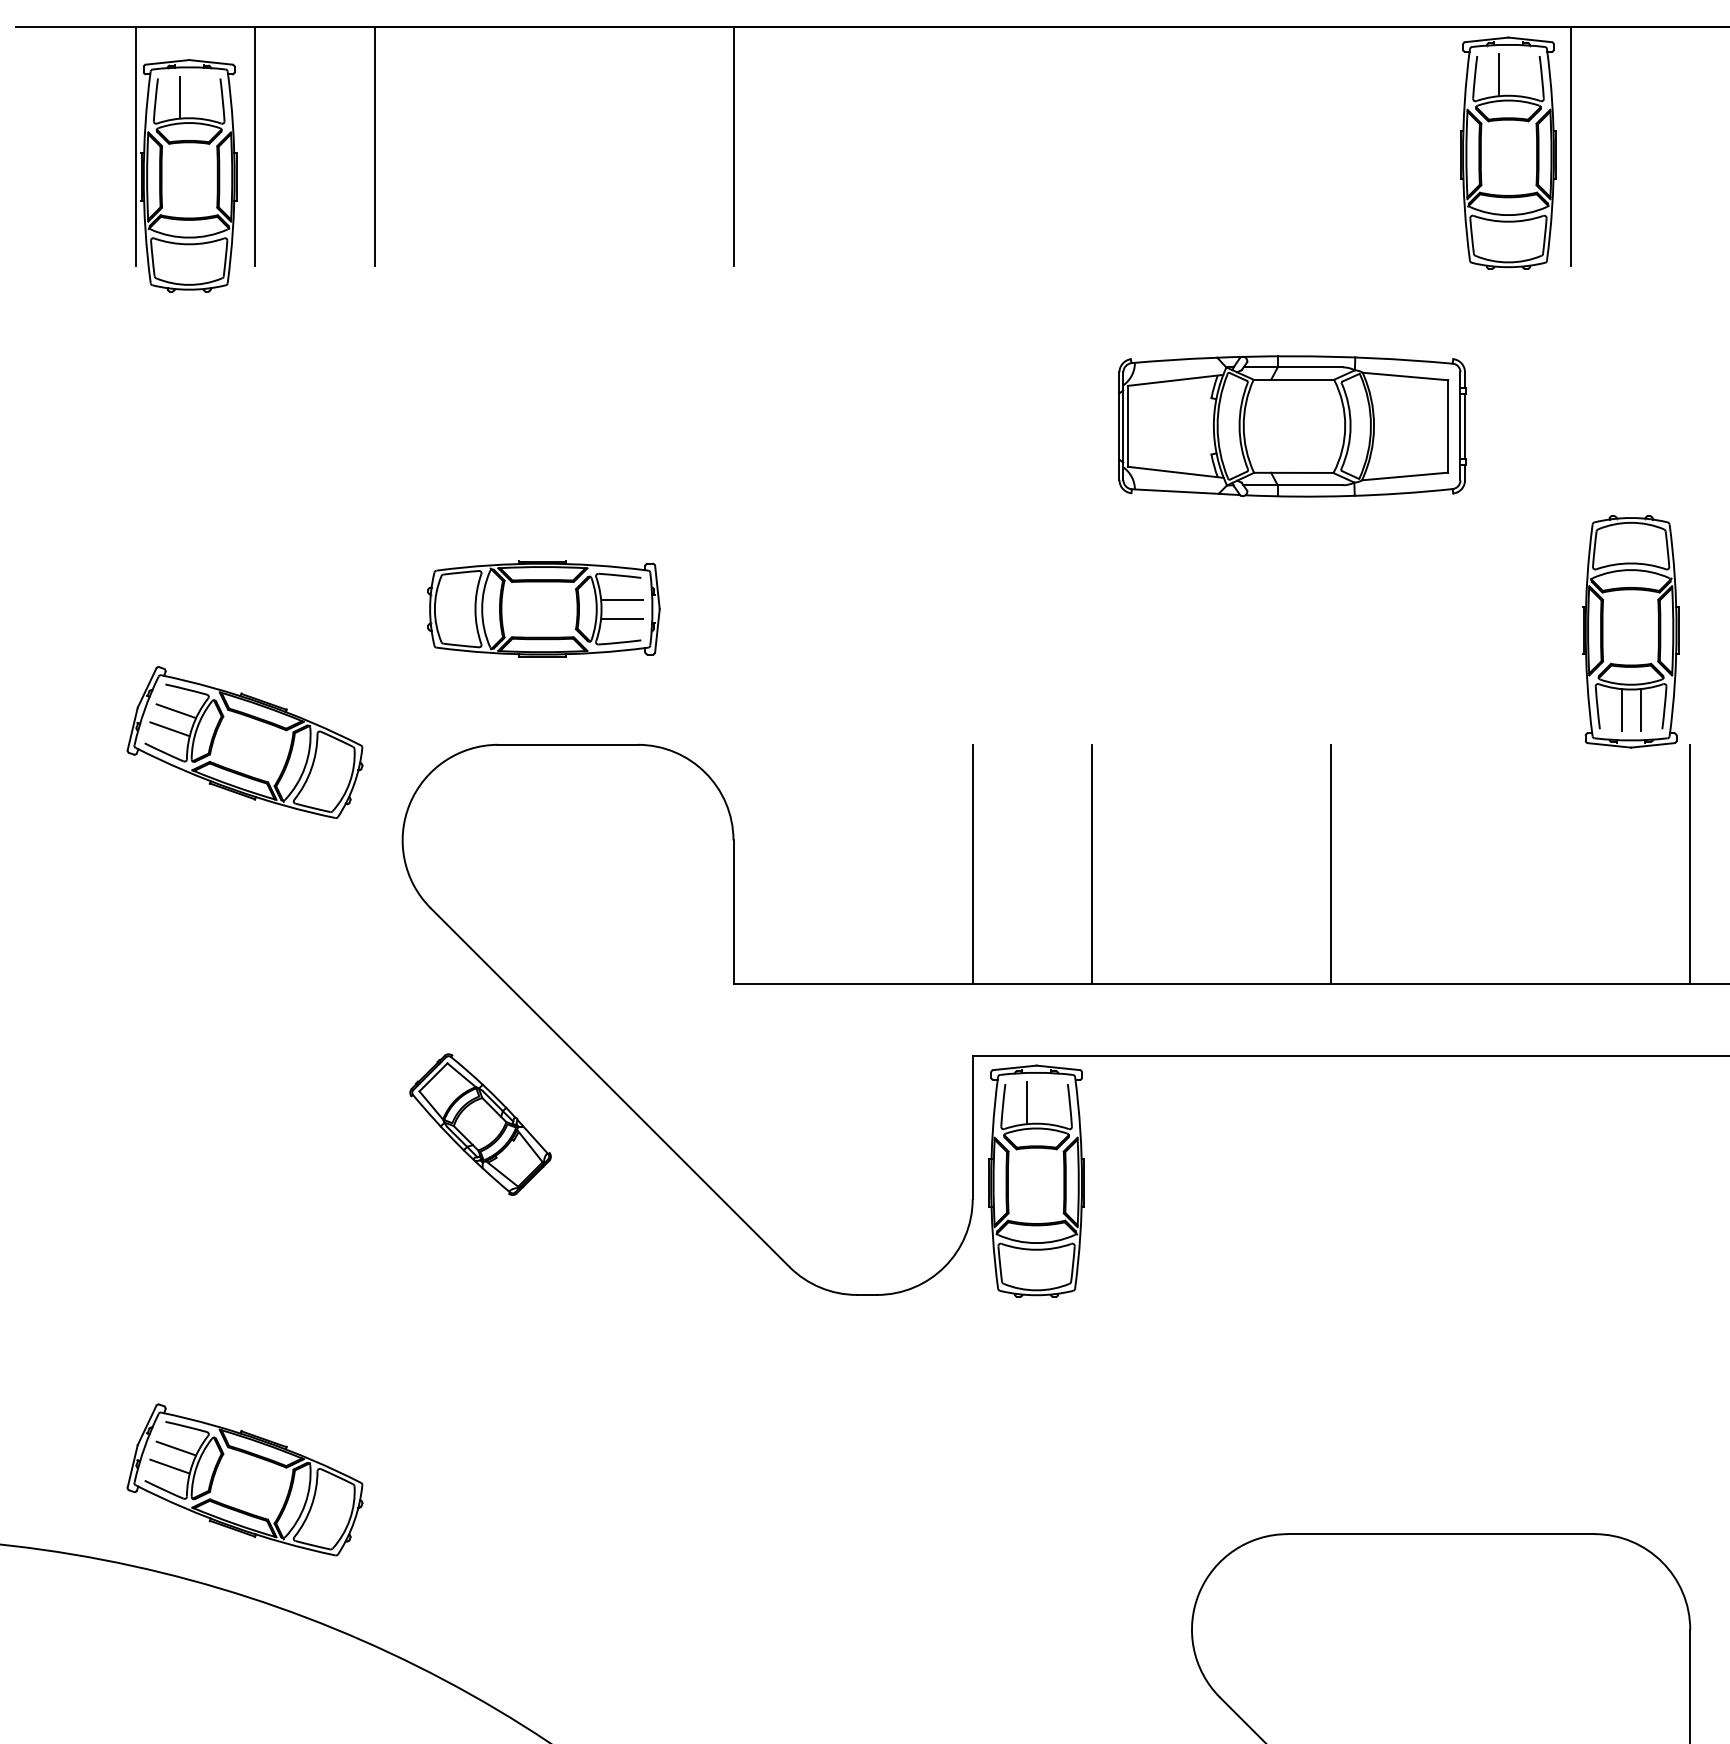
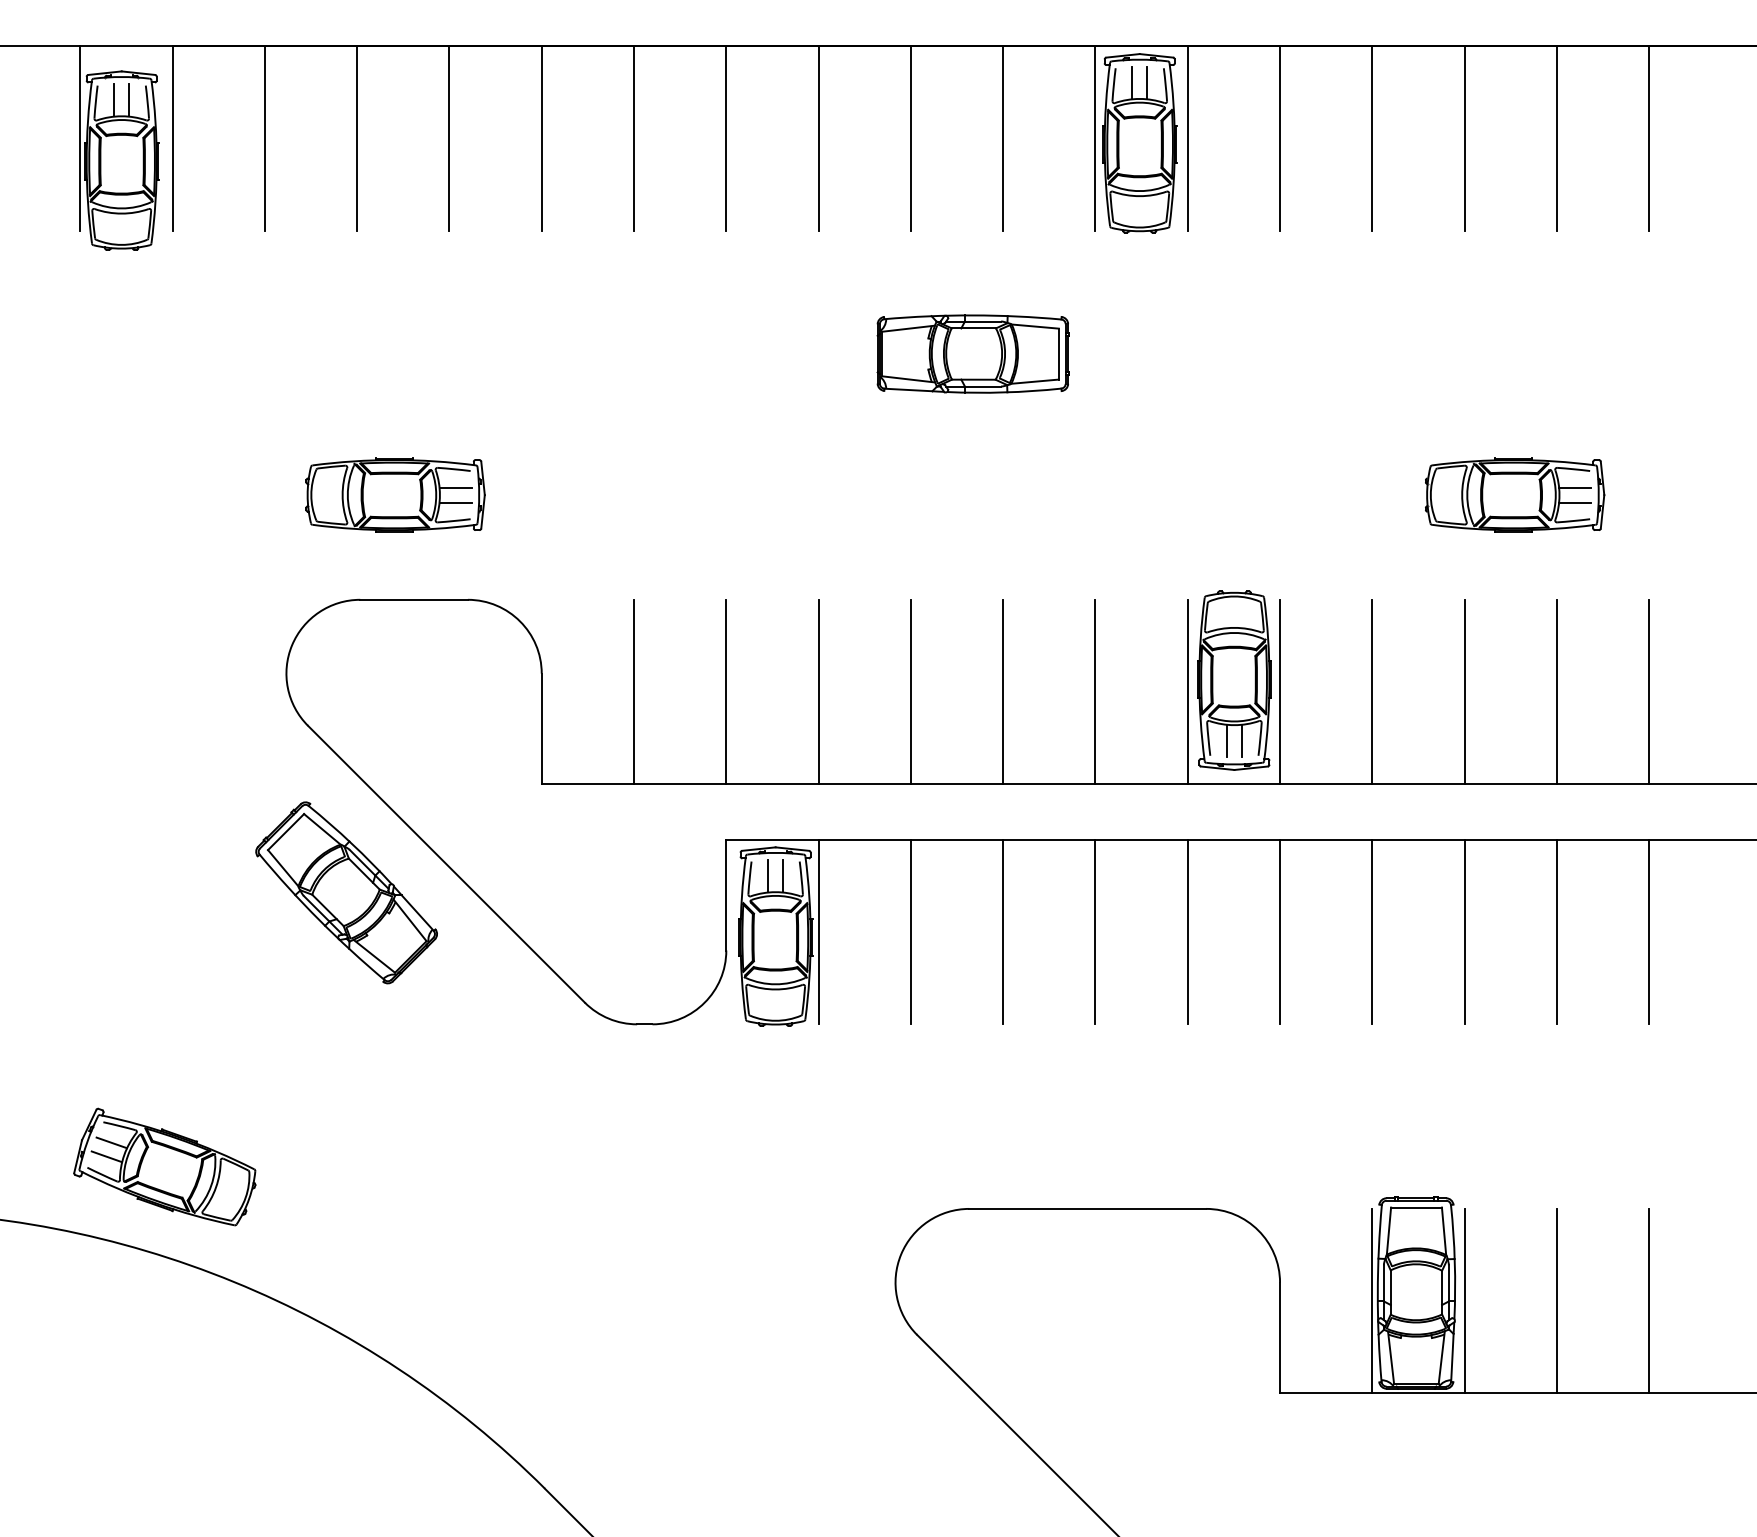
line: (1518, 74) -> (1147, 82), added
line: (199, 97) -> (129, 100), added
line: (494, 146) -> (357, 138), added
line: (613, 146) -> (449, 138), added
line: (853, 146) -> (634, 138), added
line: (972, 146) -> (726, 138), added
line: (1092, 146) -> (818, 138), added
line: (1211, 146) -> (910, 138), added
line: (1331, 146) -> (1003, 138), added
line: (1451, 146) -> (1095, 138), added
line: (1690, 146) -> (1280, 138), added
part: (1291, 425) -> (972, 353), size x0.71
part: (1631, 631) -> (1234, 680), moved
part: (244, 741) -> (164, 597), removed
line: (853, 863) -> (634, 691), added
line: (1211, 863) -> (910, 691), added
line: (1451, 863) -> (1095, 691), added
line: (1570, 863) -> (1187, 691), added
line: (1046, 1103) -> (783, 876), added
part: (480, 1124) -> (346, 892), size x1.67
line: (1092, 1174) -> (818, 931), added
line: (1211, 1174) -> (910, 931), added
line: (1331, 1174) -> (1003, 931), added
line: (1451, 1174) -> (1095, 931), added
line: (1570, 1174) -> (1187, 931), added
line: (1690, 1174) -> (1280, 931), added

